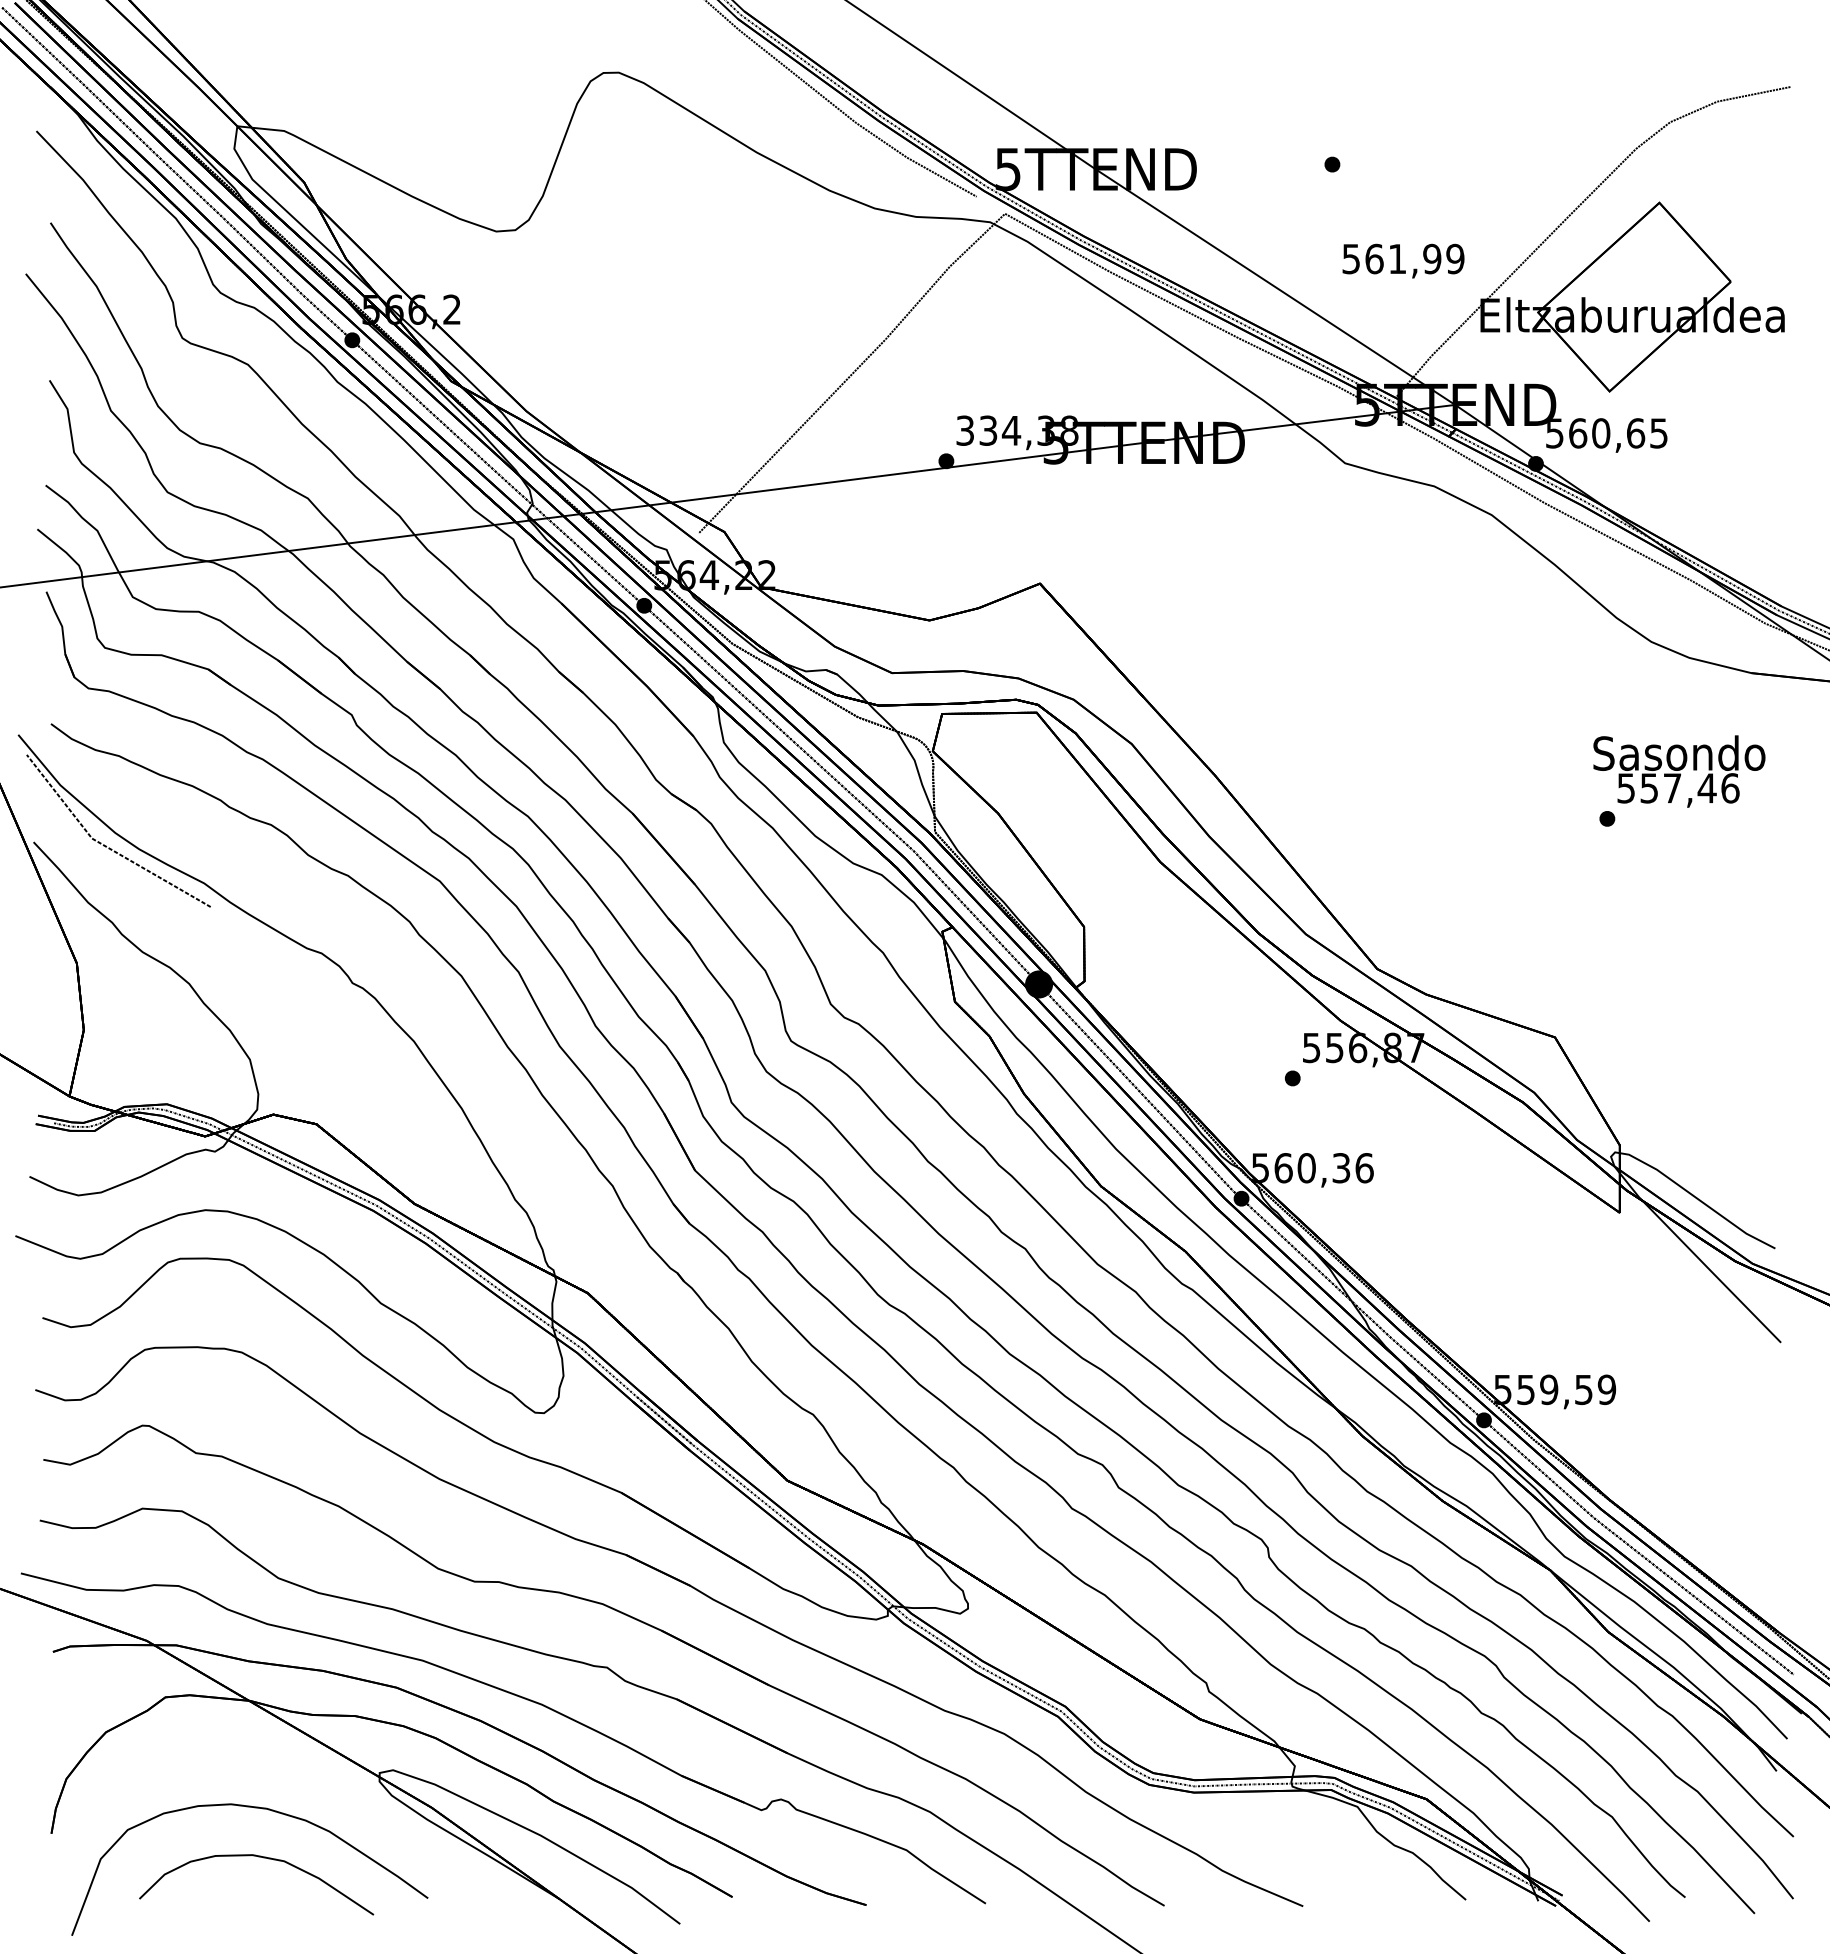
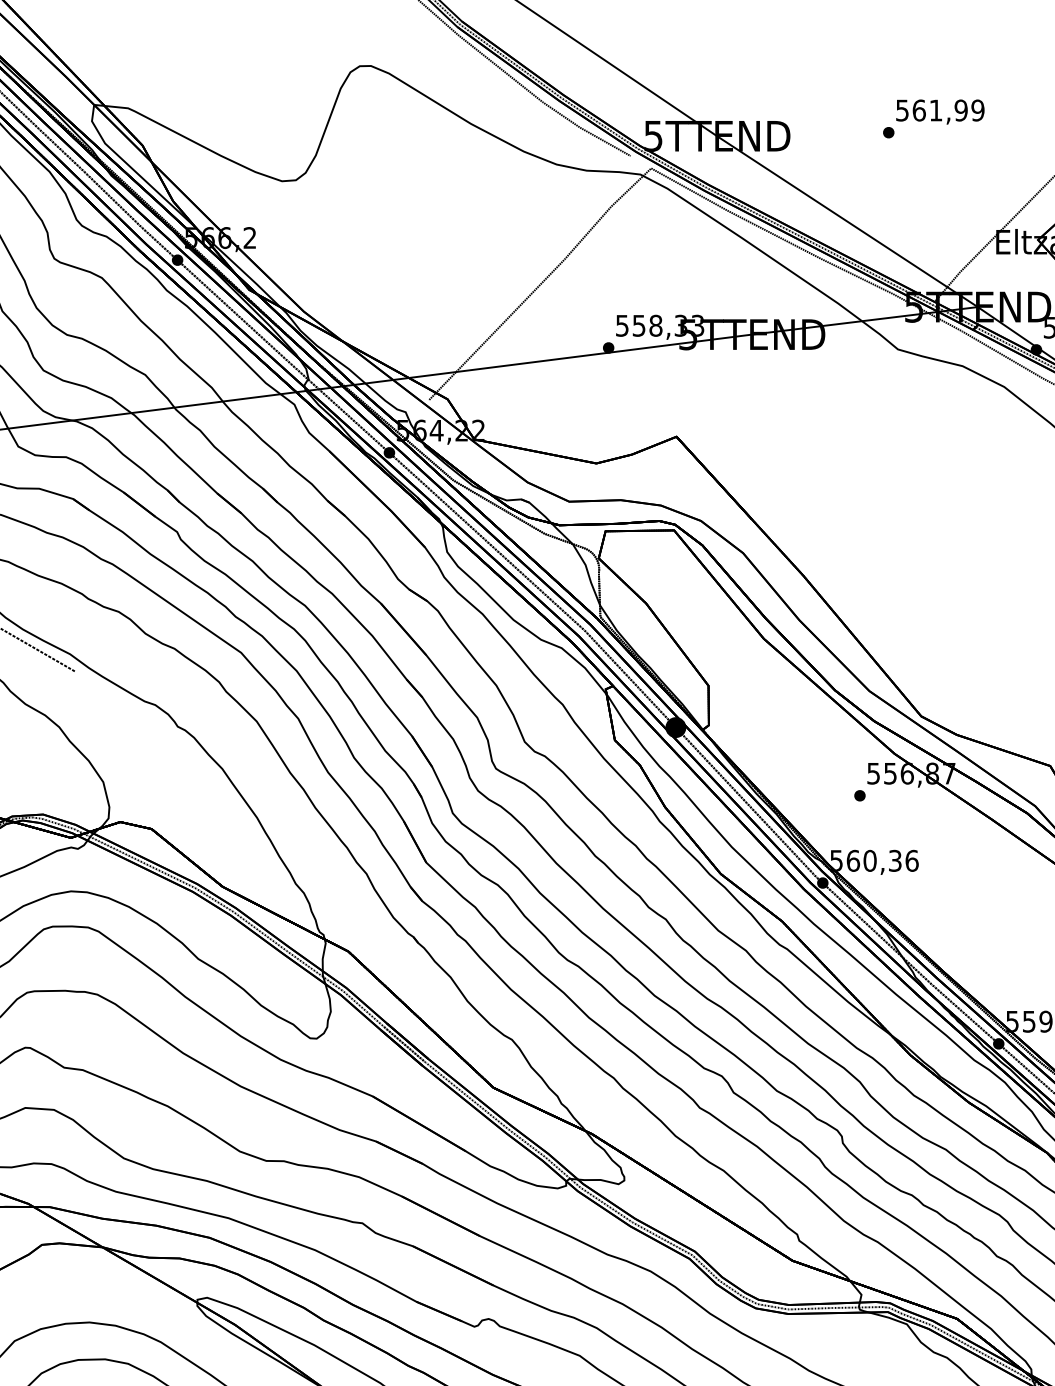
text: (1403, 260) -> (940, 111), moved
text: (1017, 430) -> (660, 325), 334,38 -> 558,33

